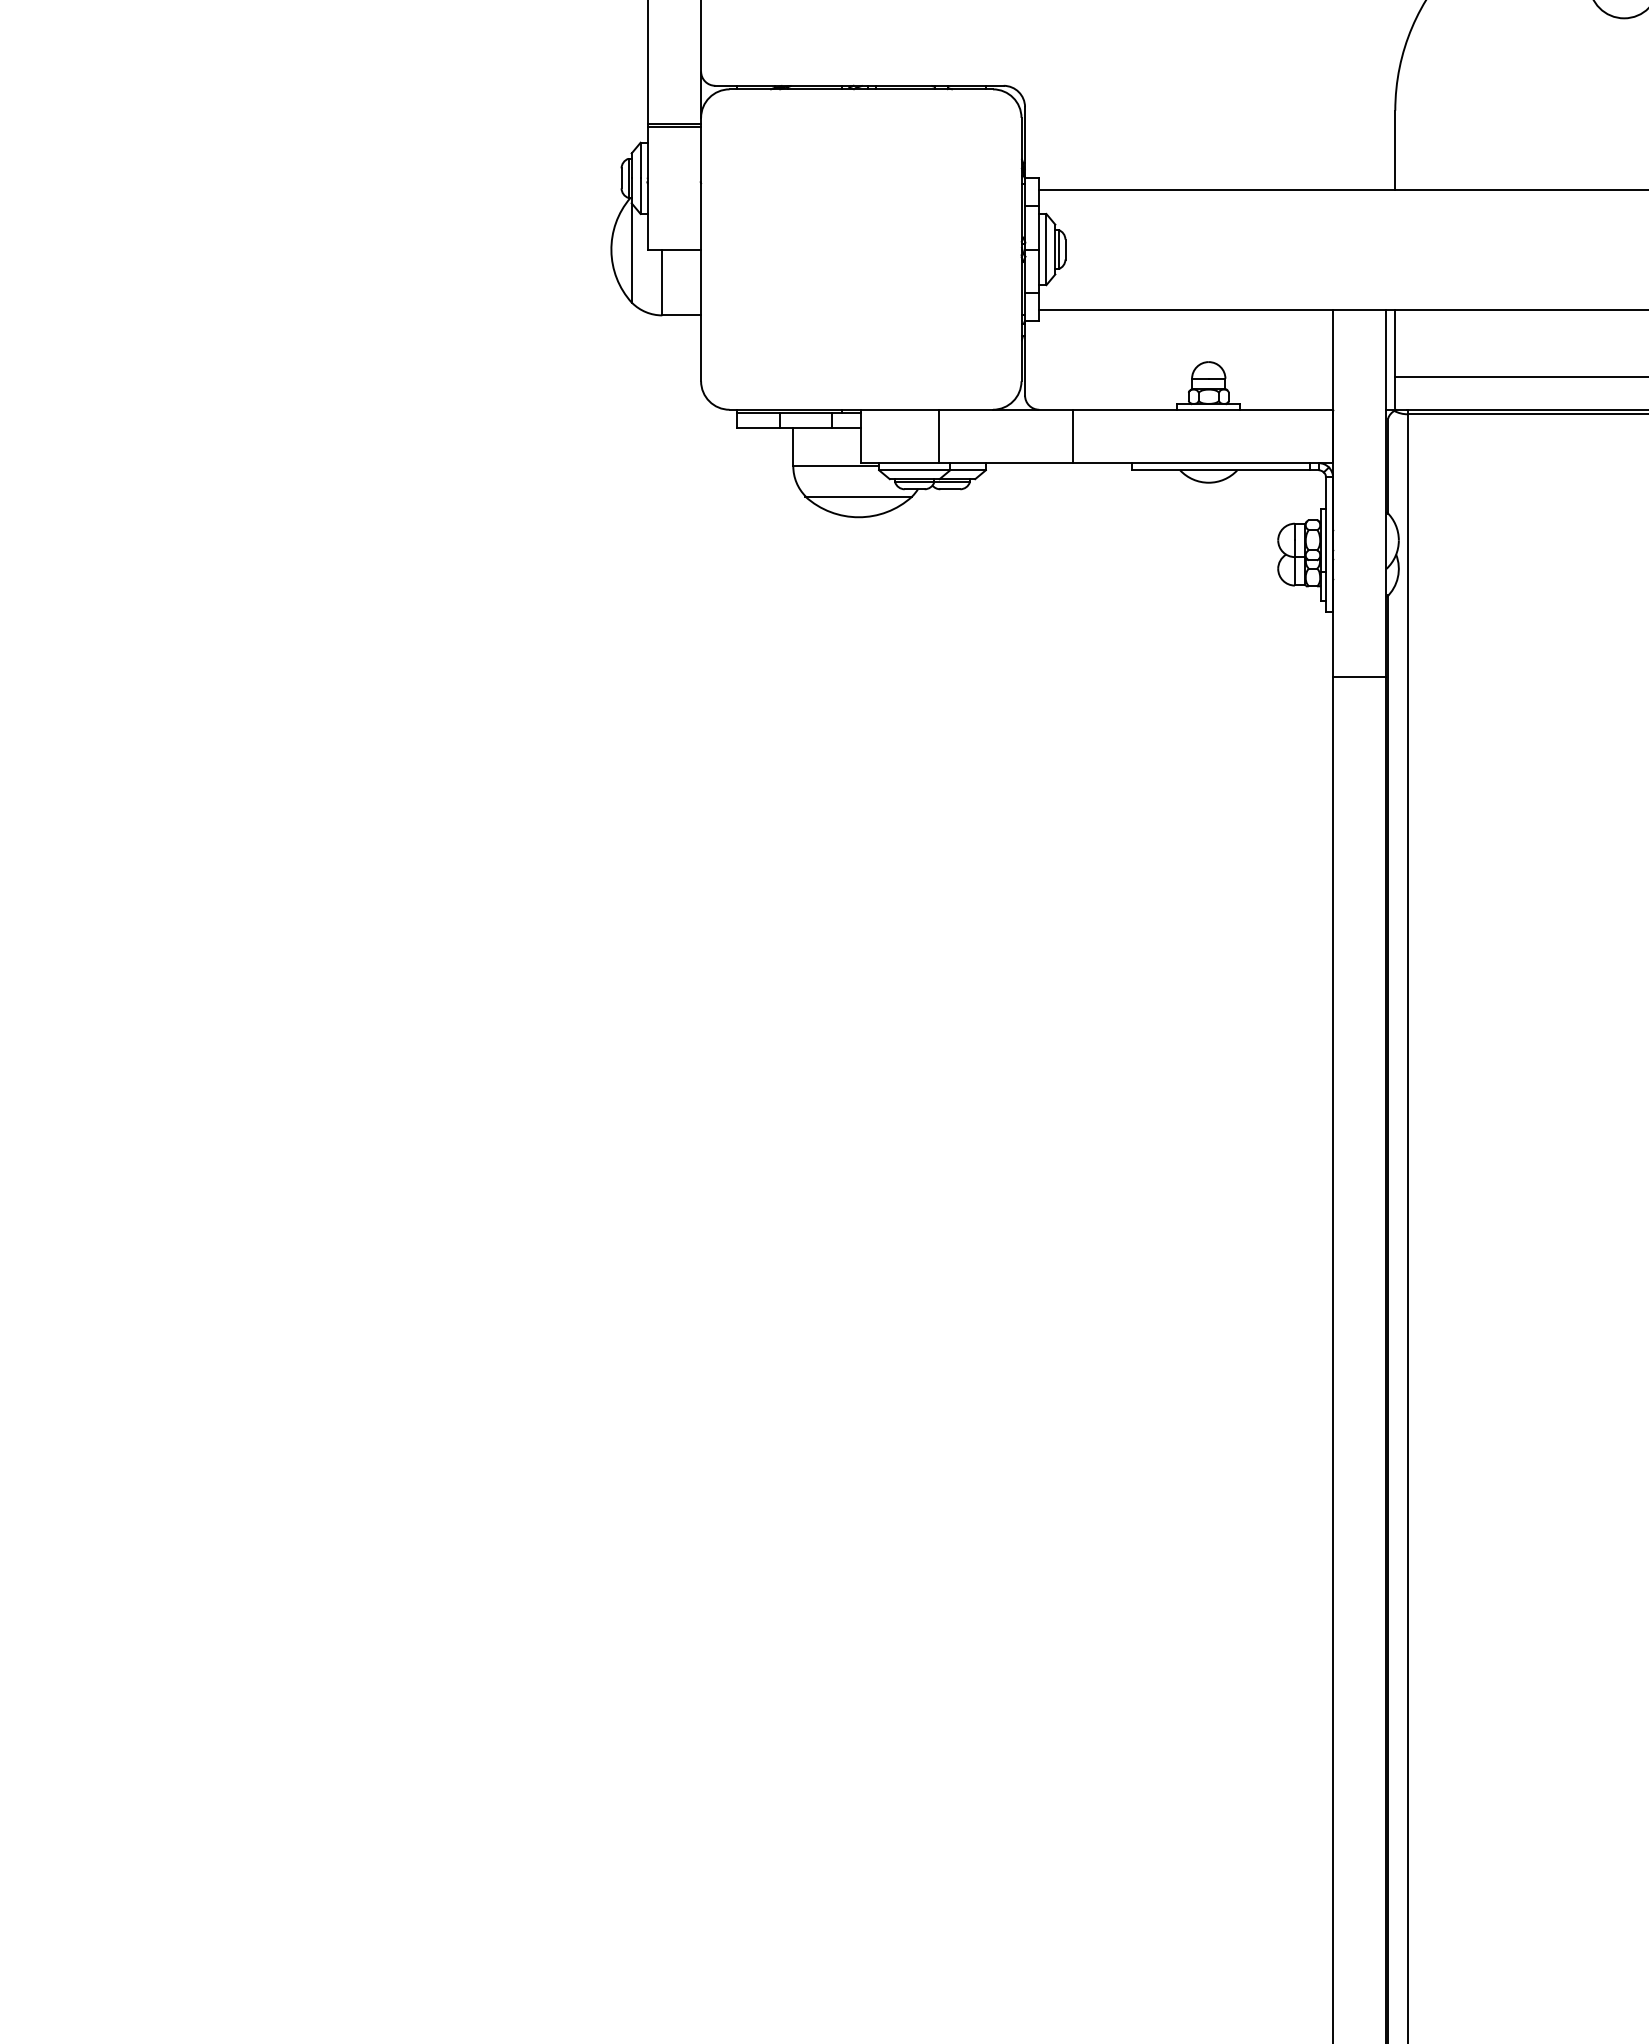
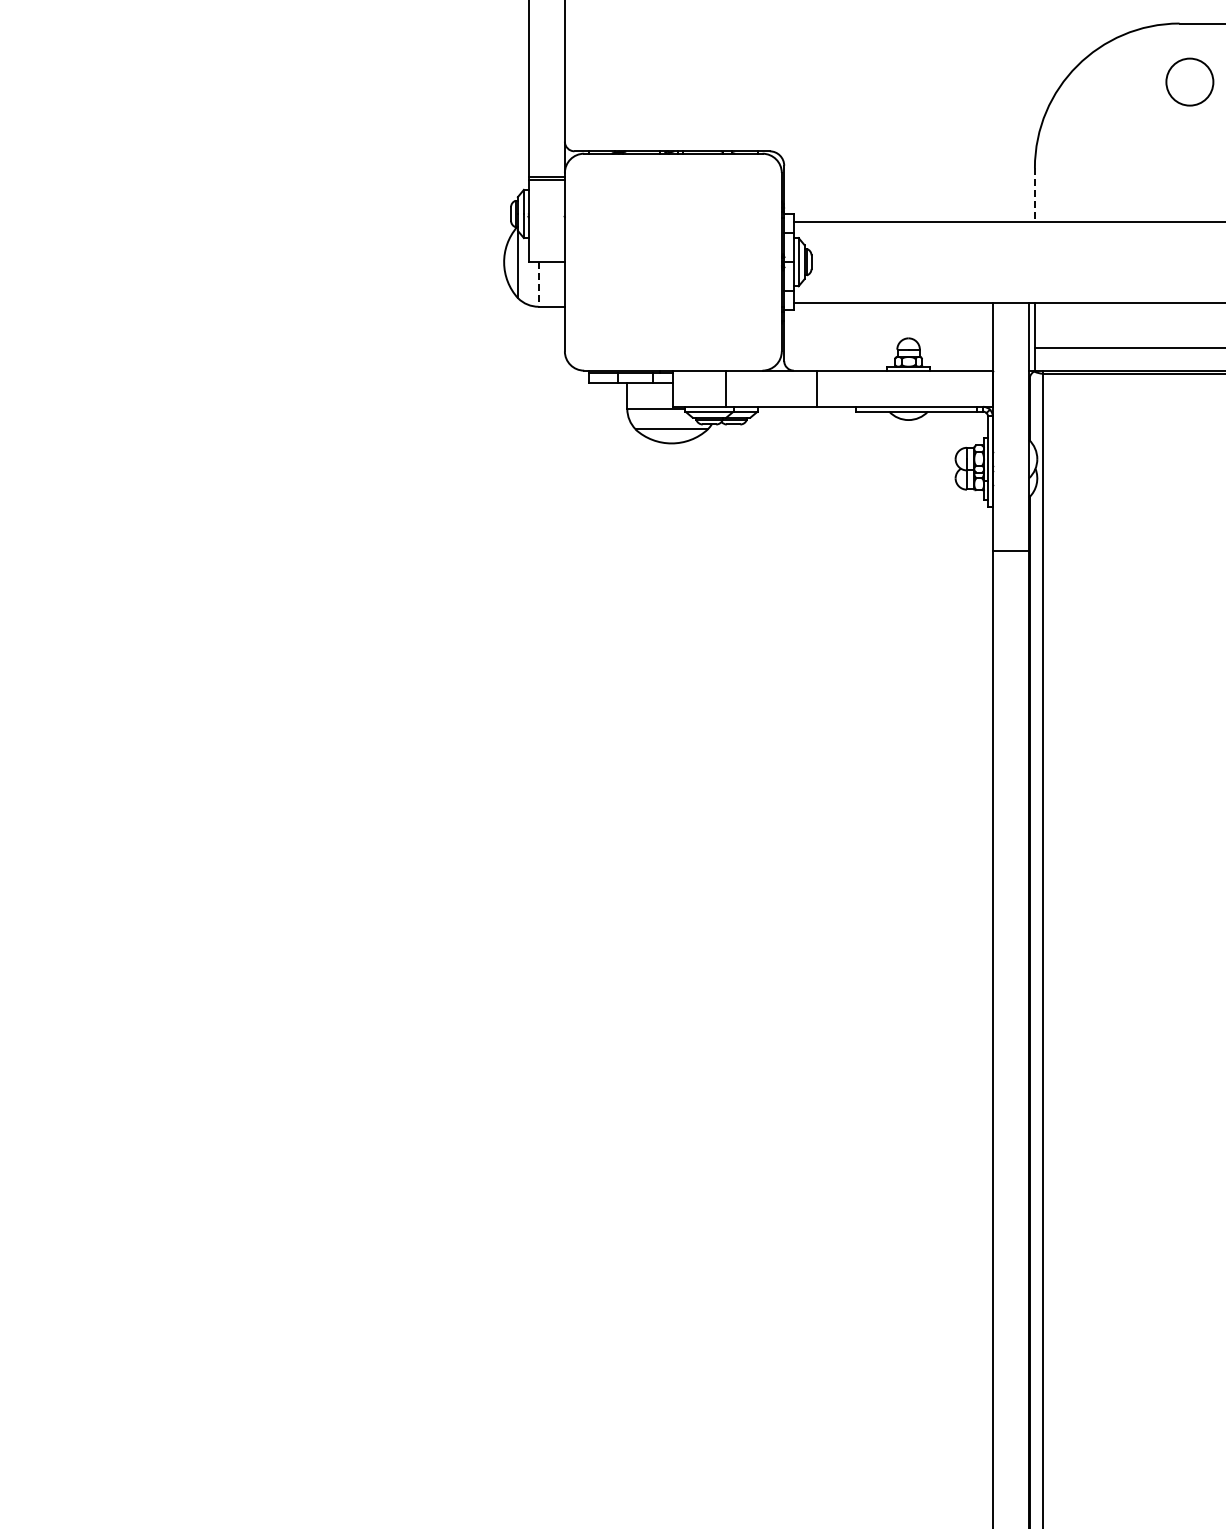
line: (1394, 149) -> (1034, 194), solid -> dashed
line: (662, 282) -> (538, 284), solid -> dashed

